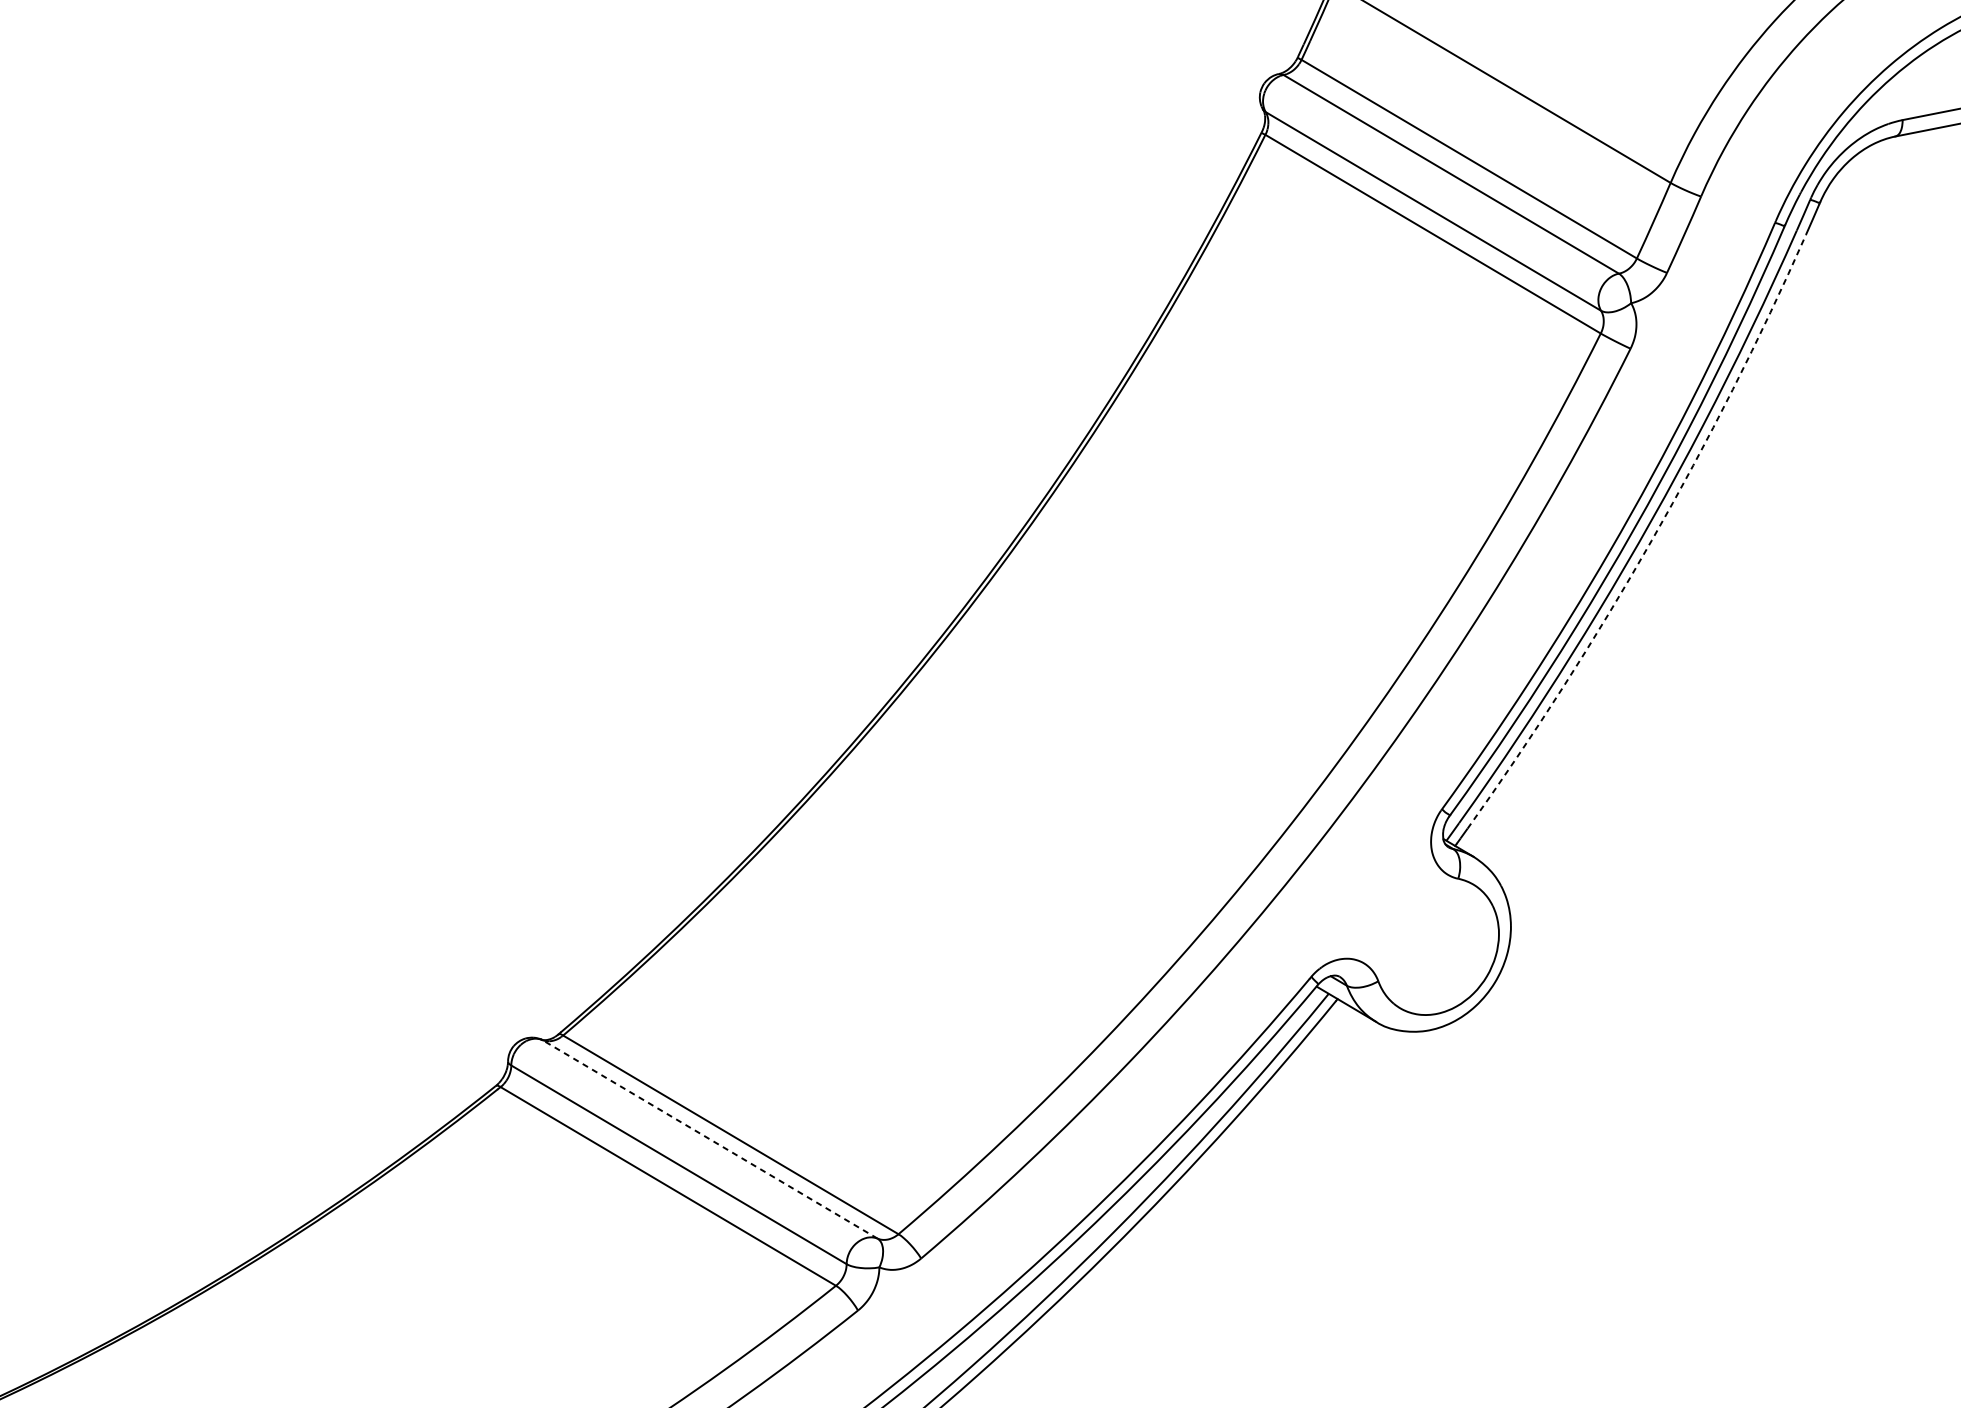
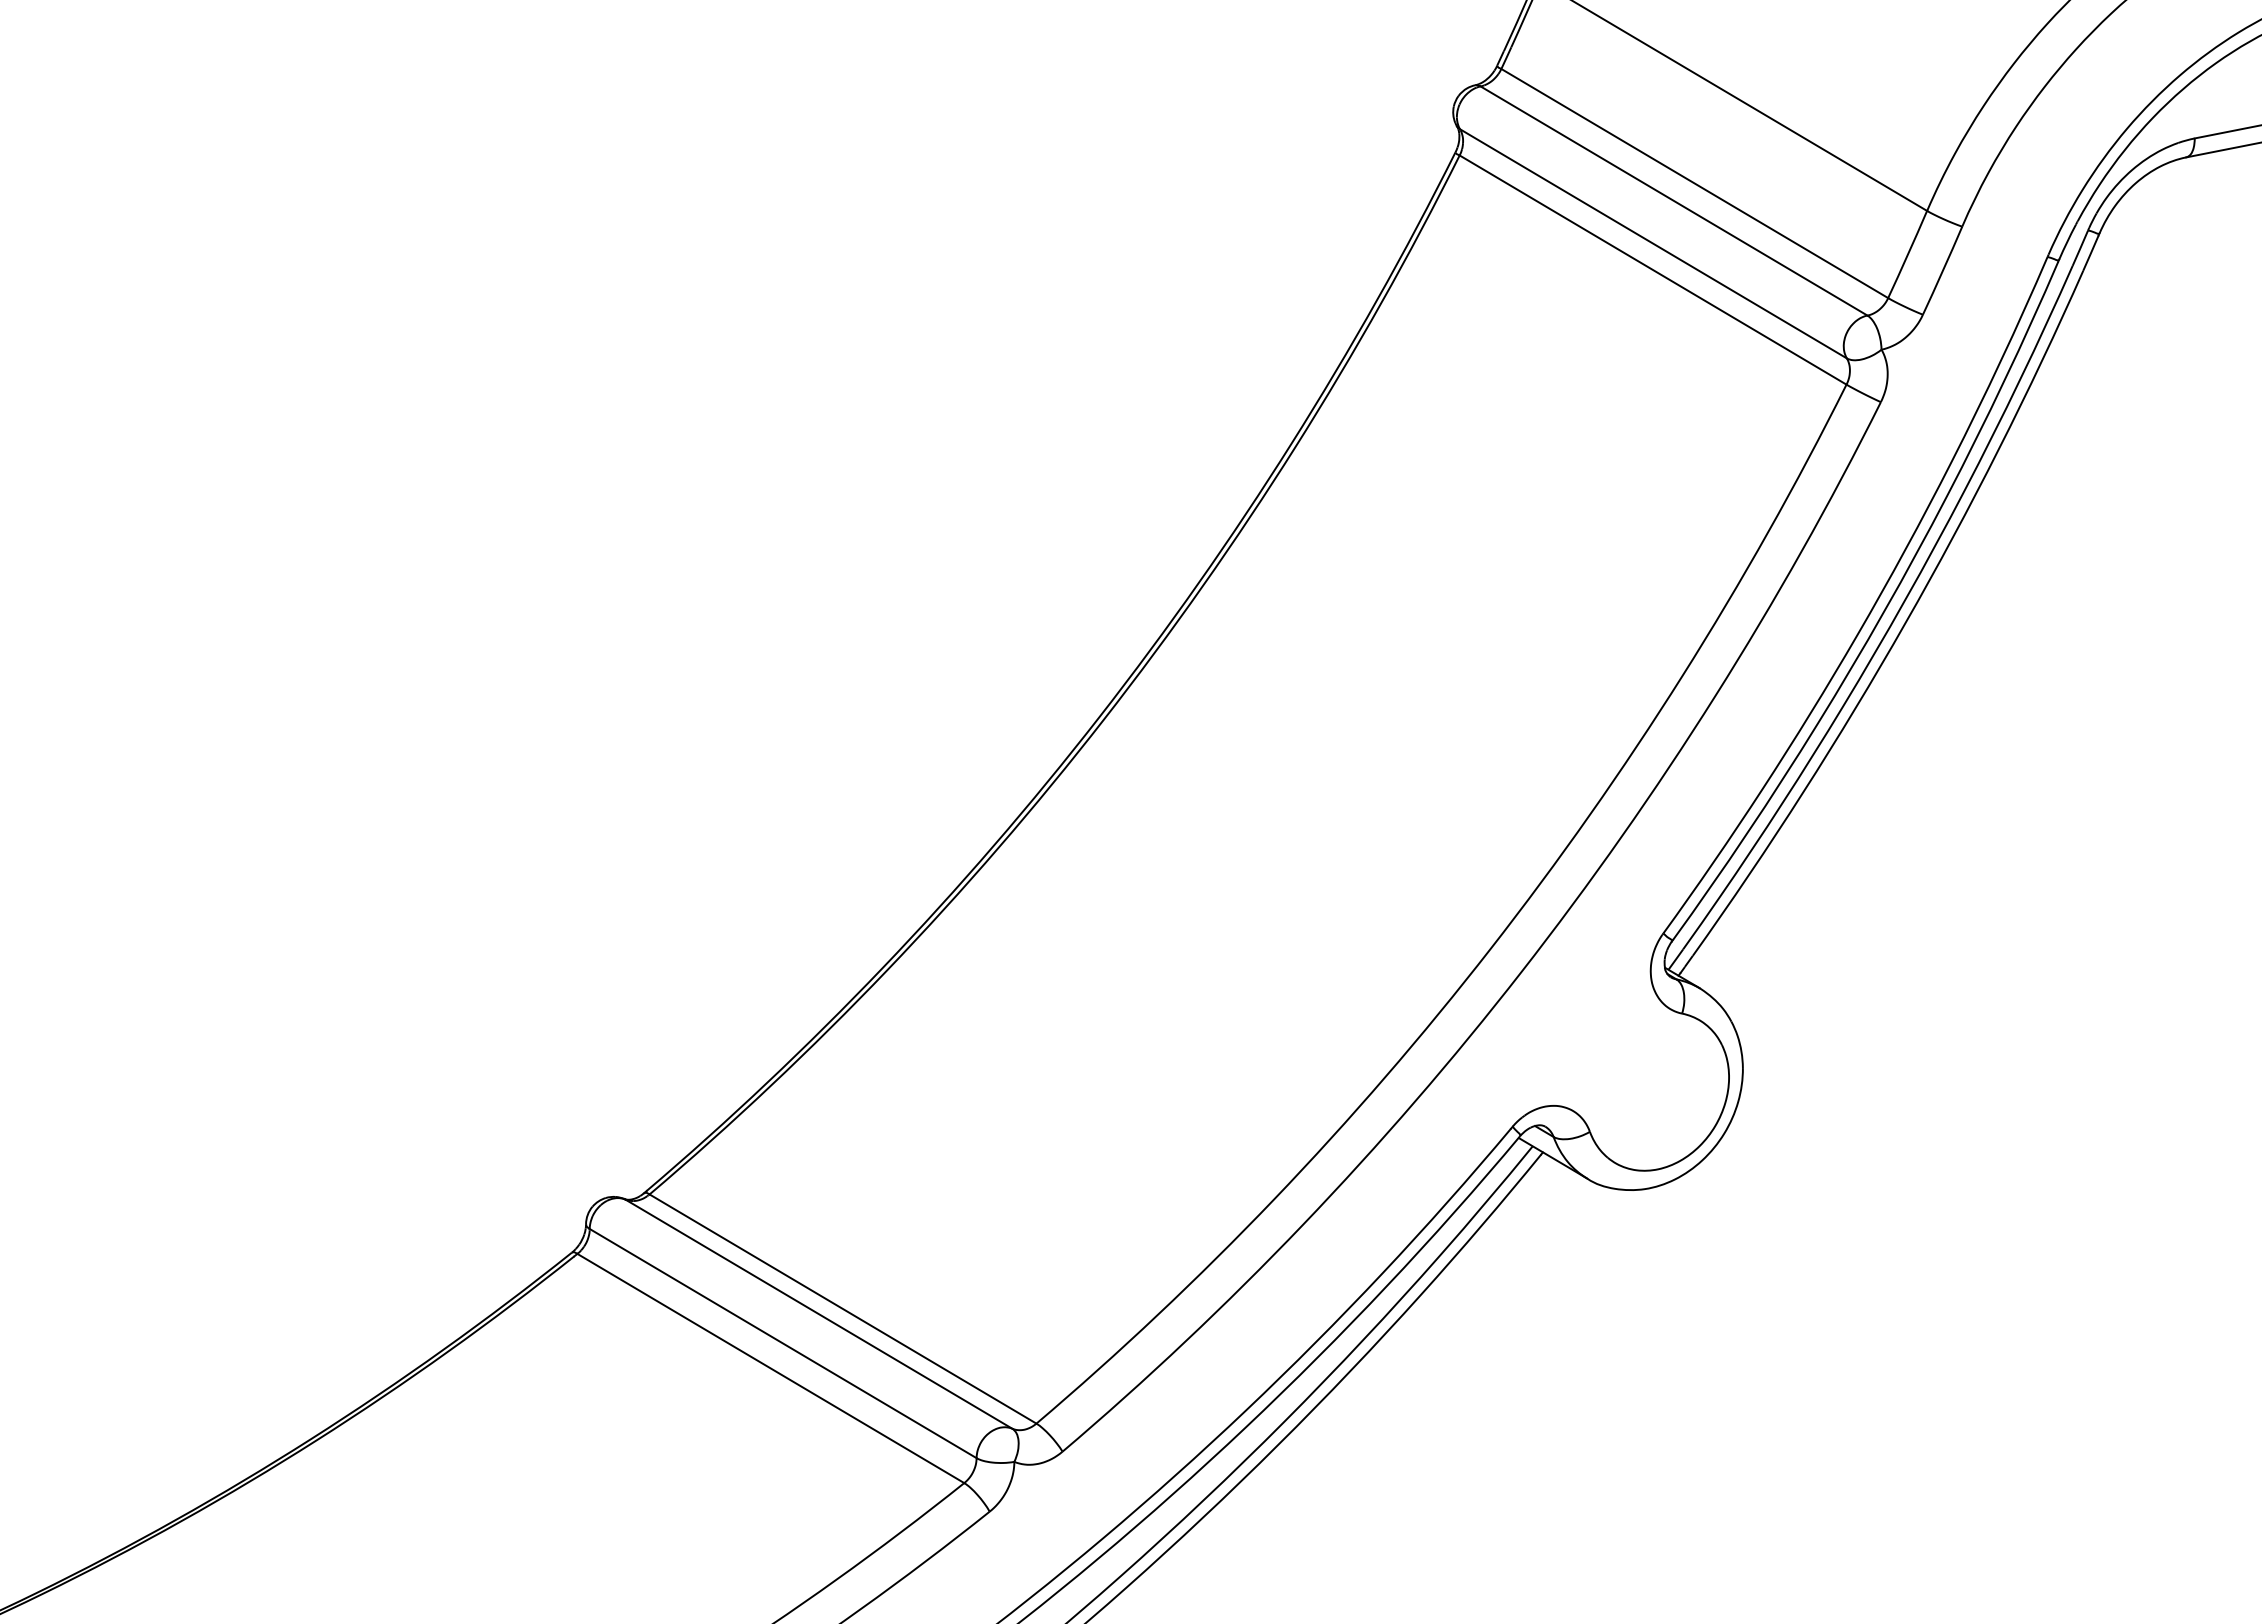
arc: (1651, 540) -> (1905, 623), dashed -> solid
line: (709, 1139) -> (818, 1314), dashed -> solid

